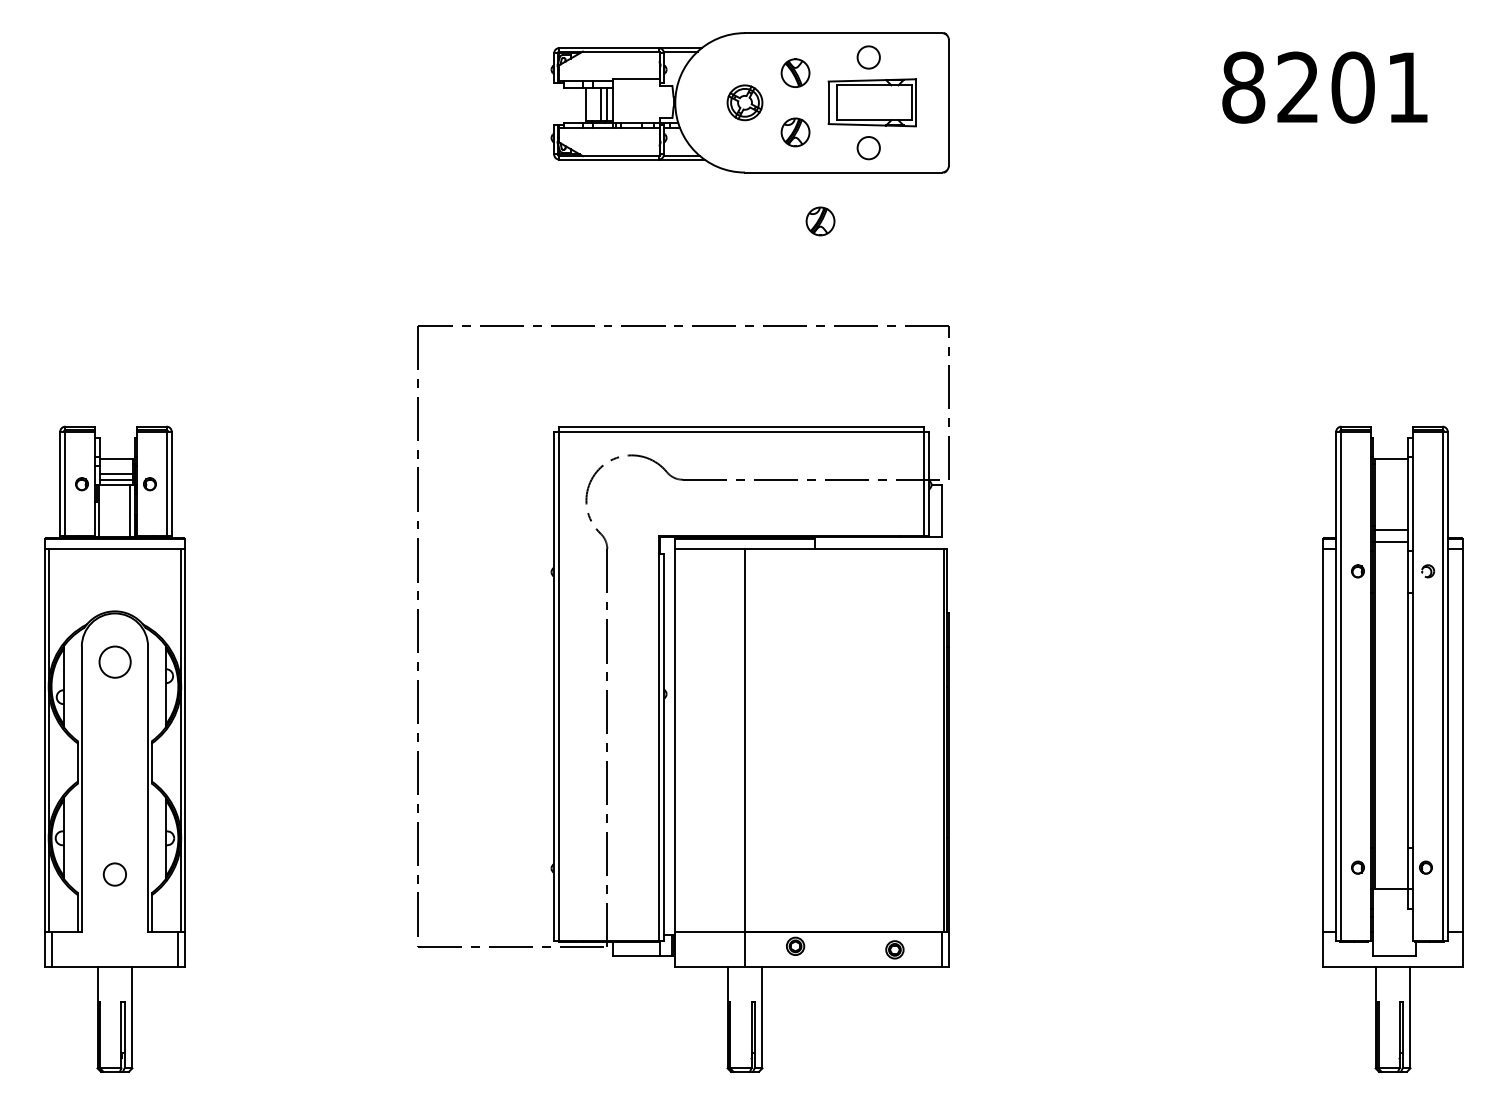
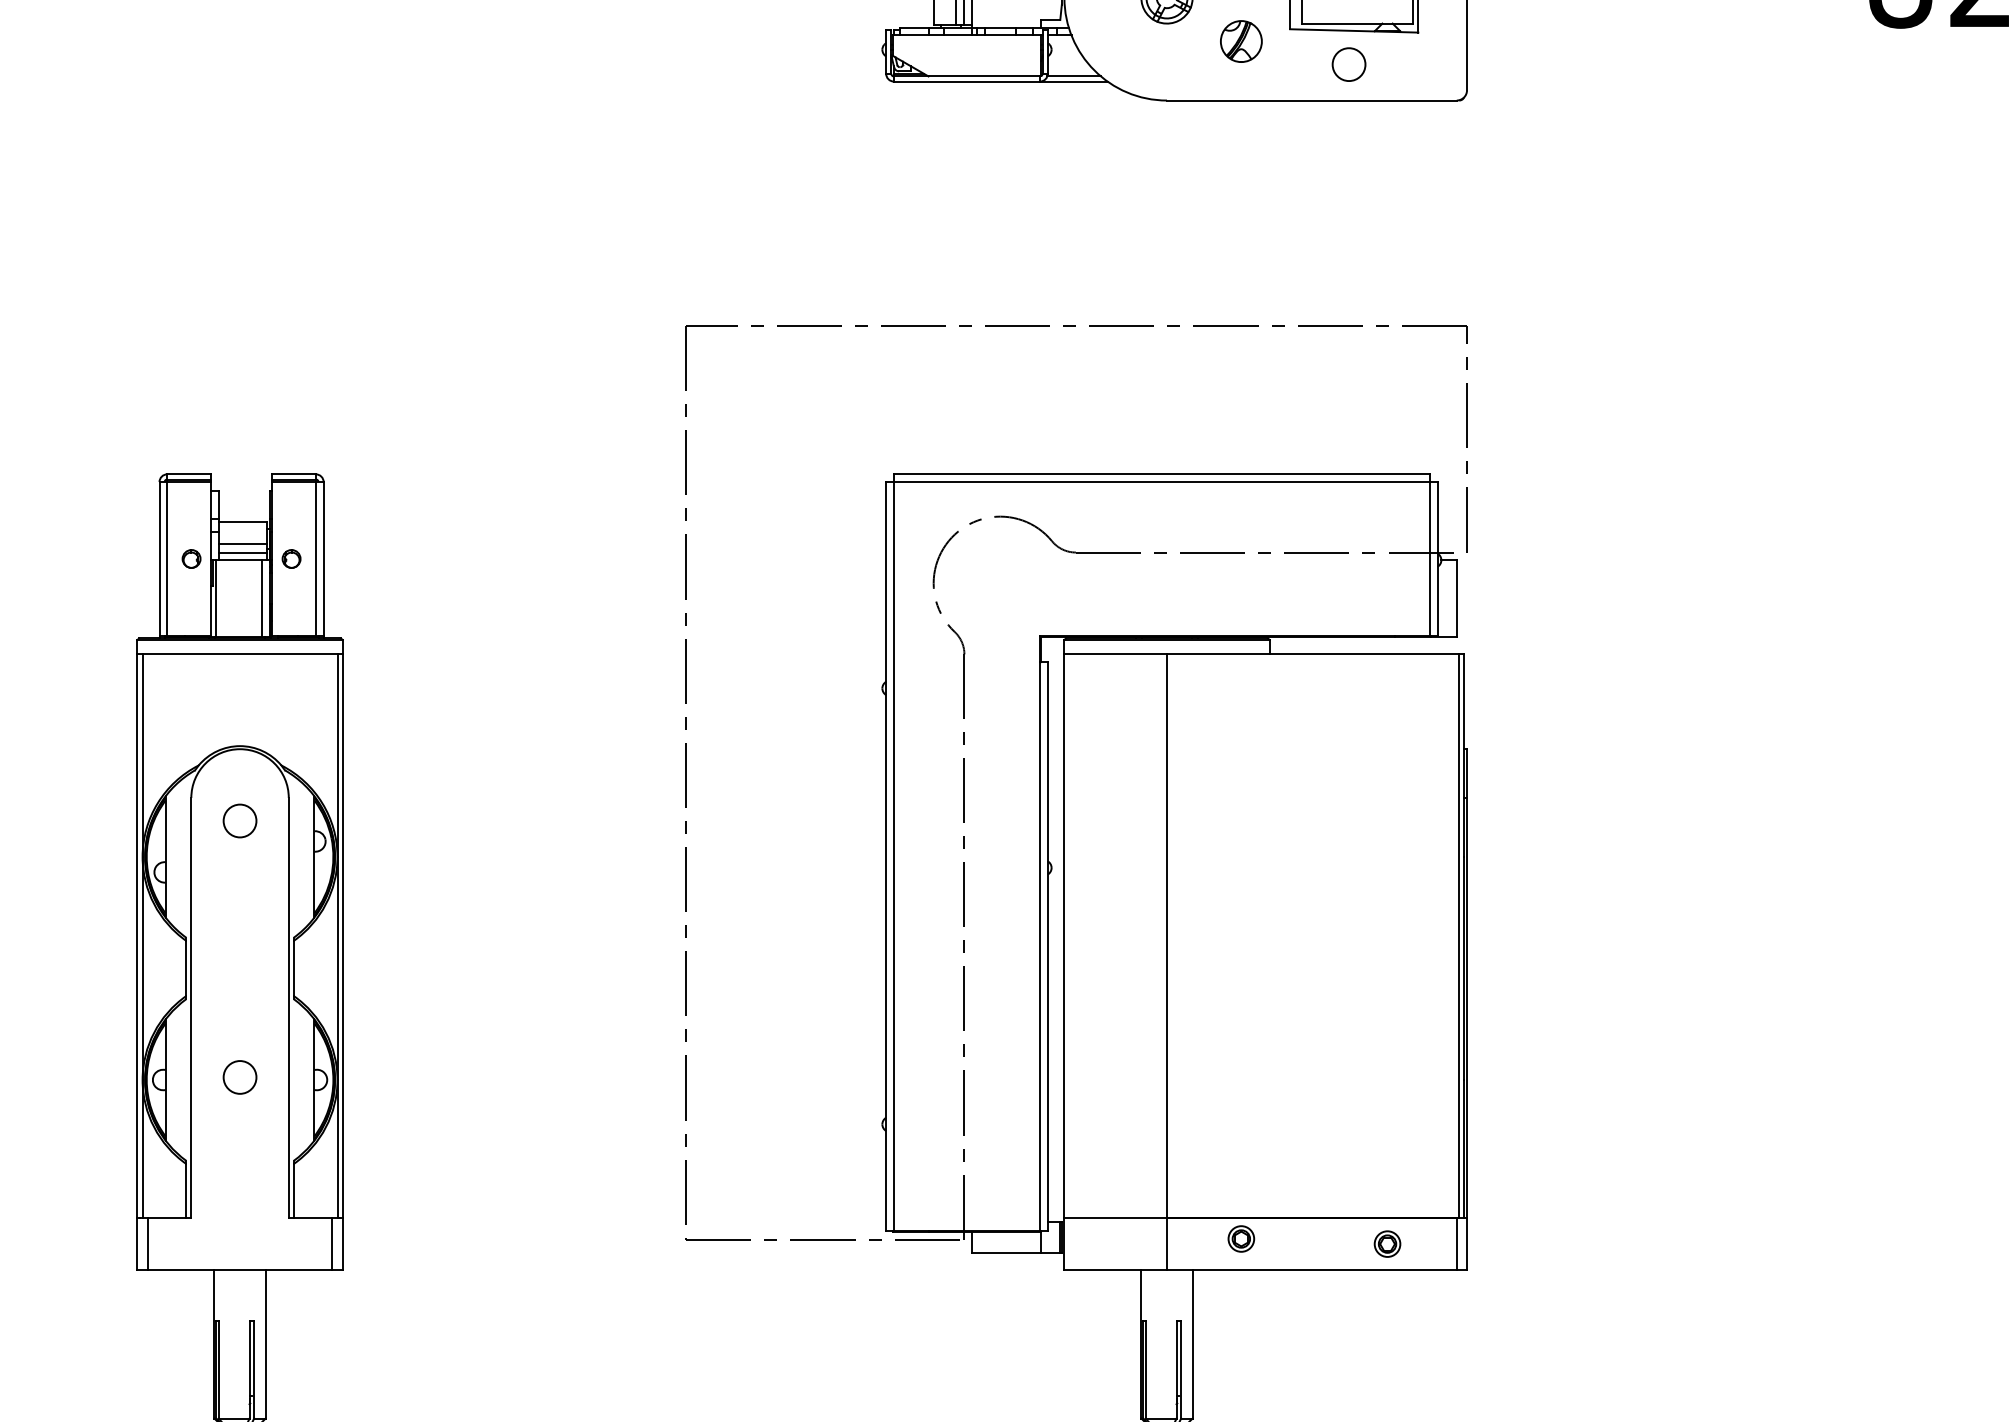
part: (820, 221) -> (1278, 172), removed
circle: (114, 662) -> (239, 821), size x0.71
circle: (114, 874) -> (239, 1077), moved

